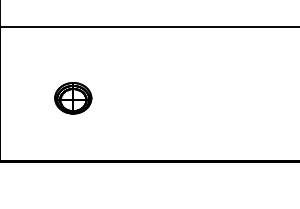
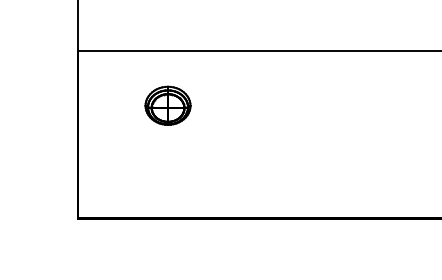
part: (72, 98) -> (167, 105), moved

